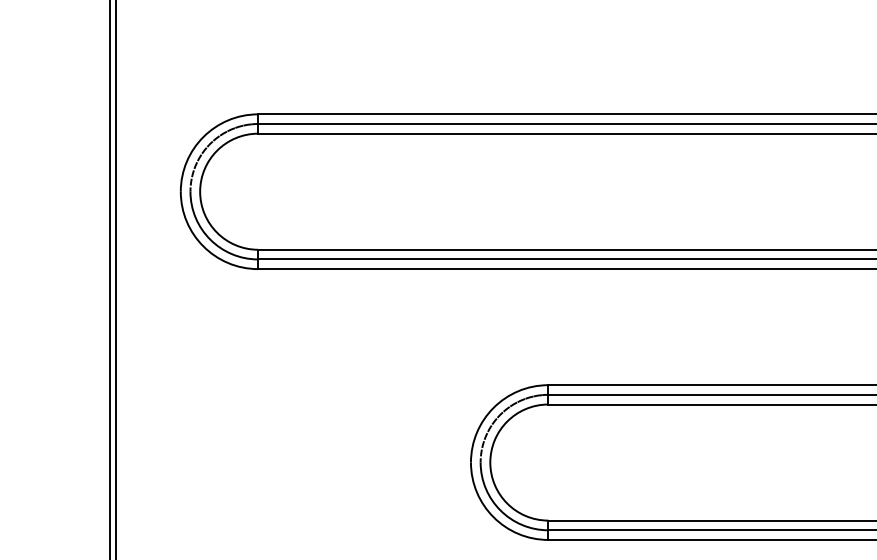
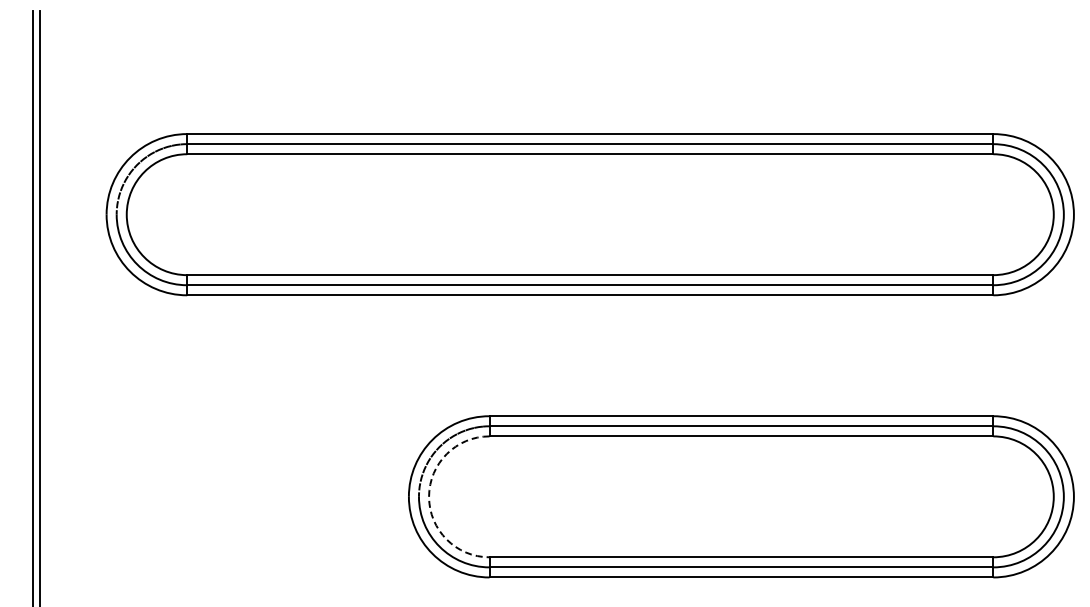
arc: (490, 462) -> (429, 496), solid -> dashed

